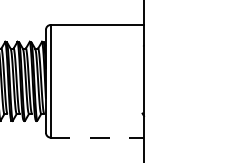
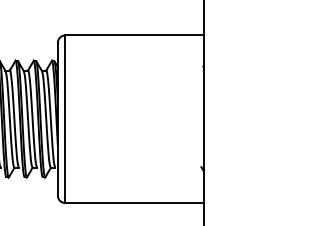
line: (97, 137) -> (134, 202), dashed -> solid

